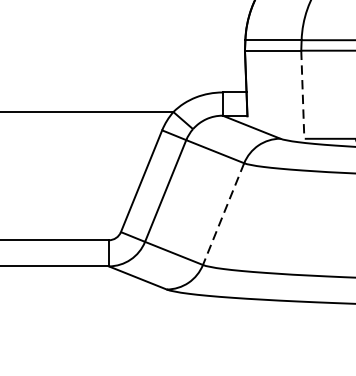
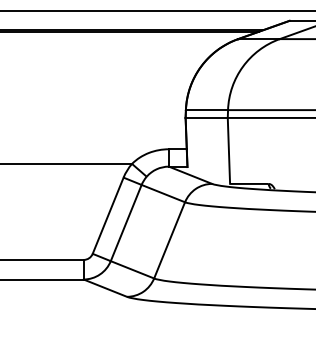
line: (302, 94) -> (228, 150), dashed -> solid
line: (223, 214) -> (169, 240), dashed -> solid

